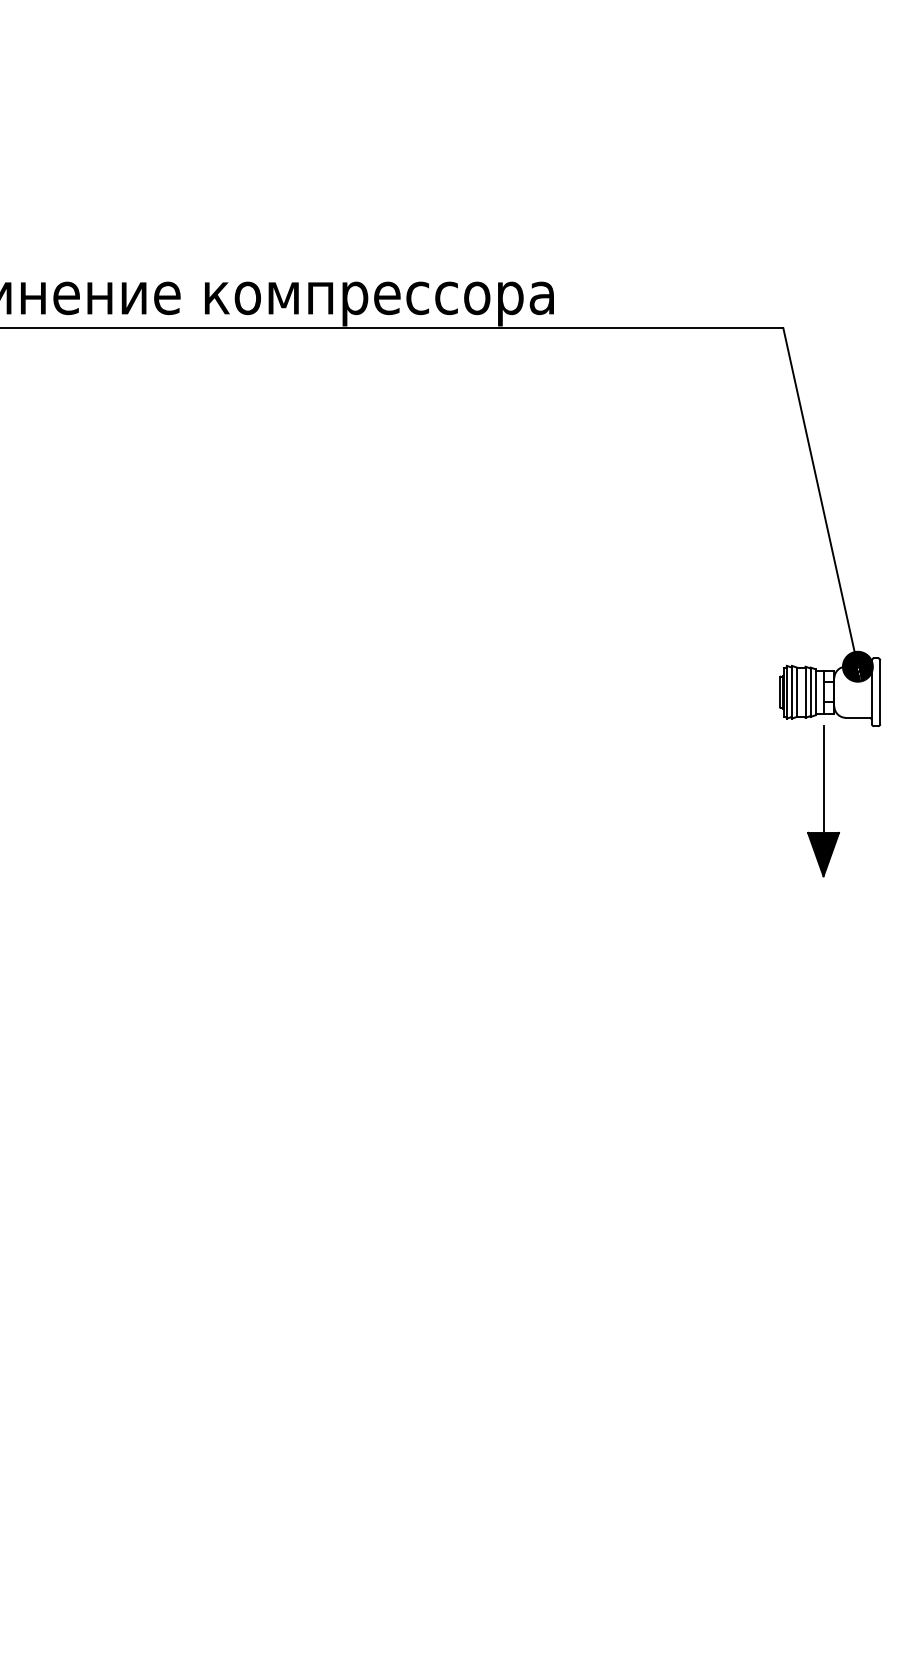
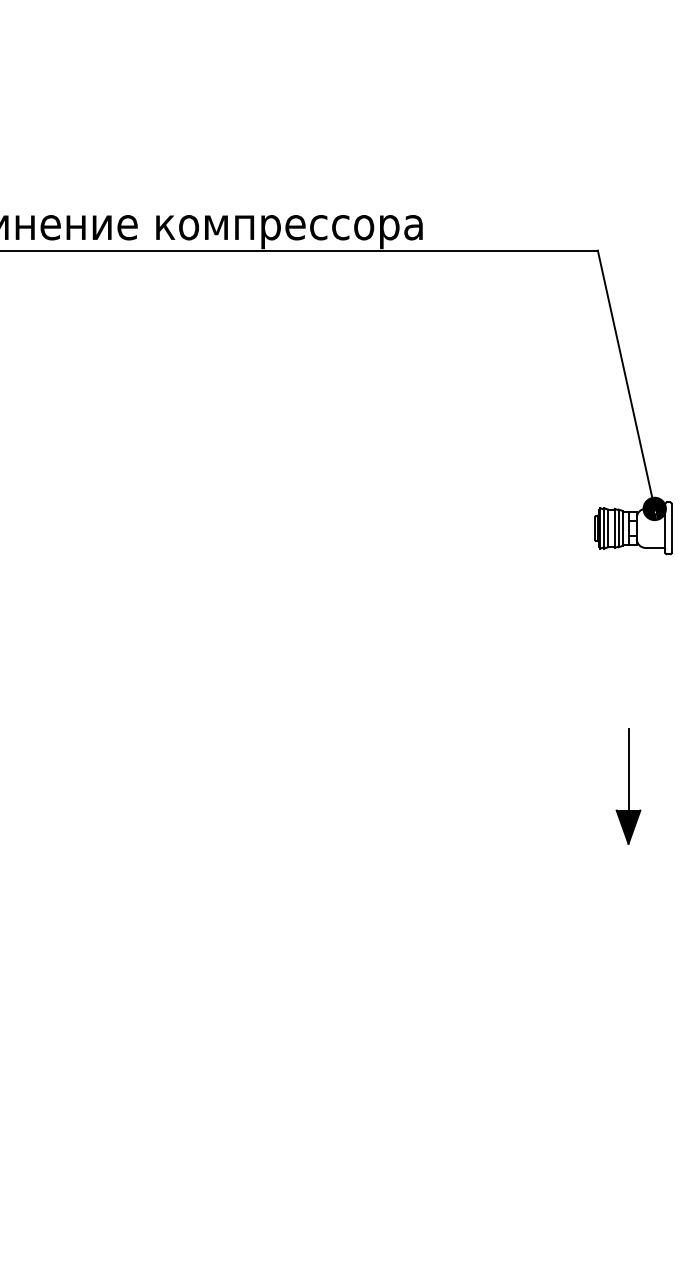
part: (823, 801) -> (628, 786), moved

